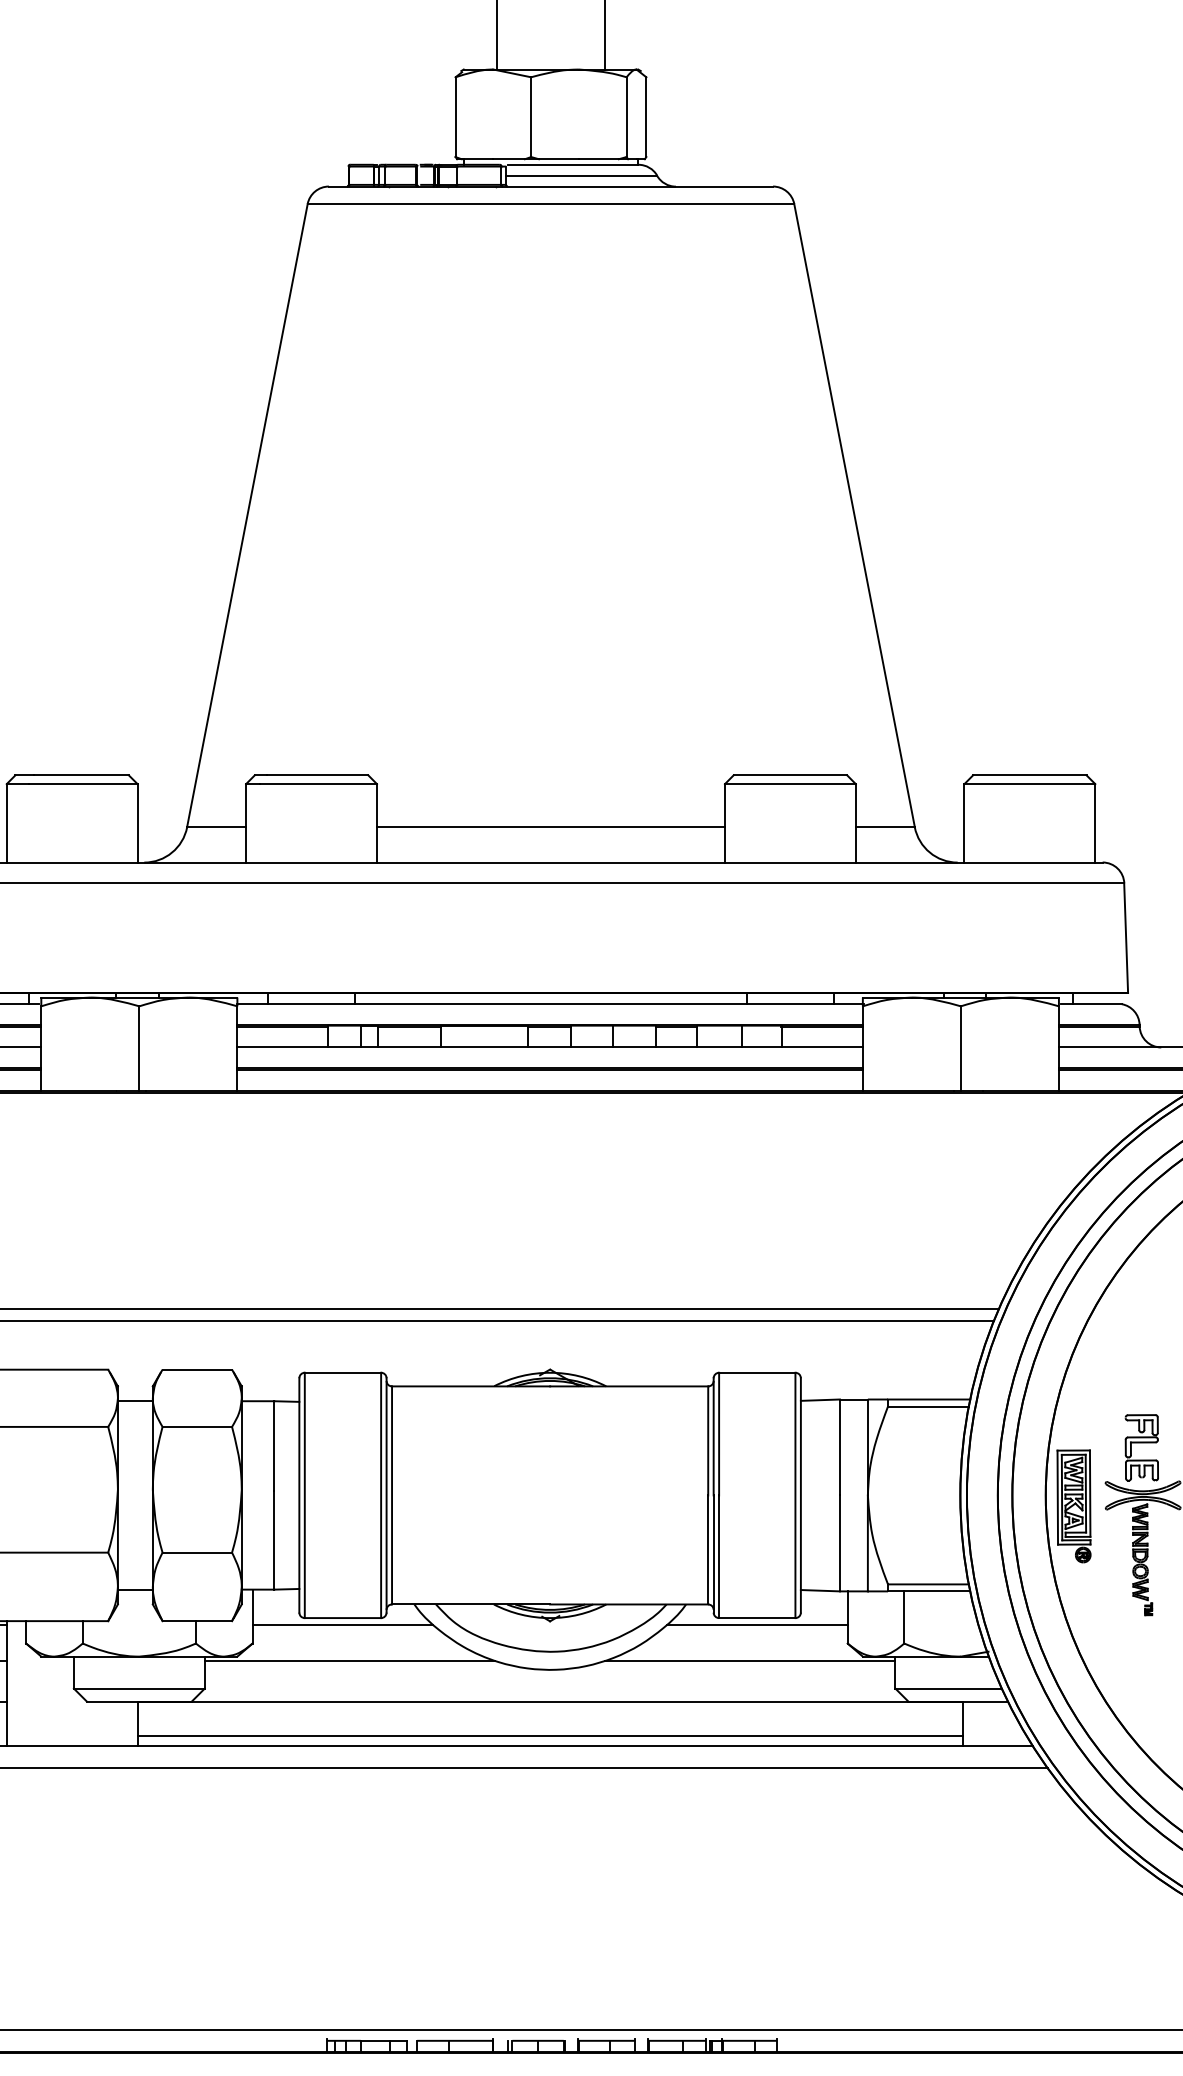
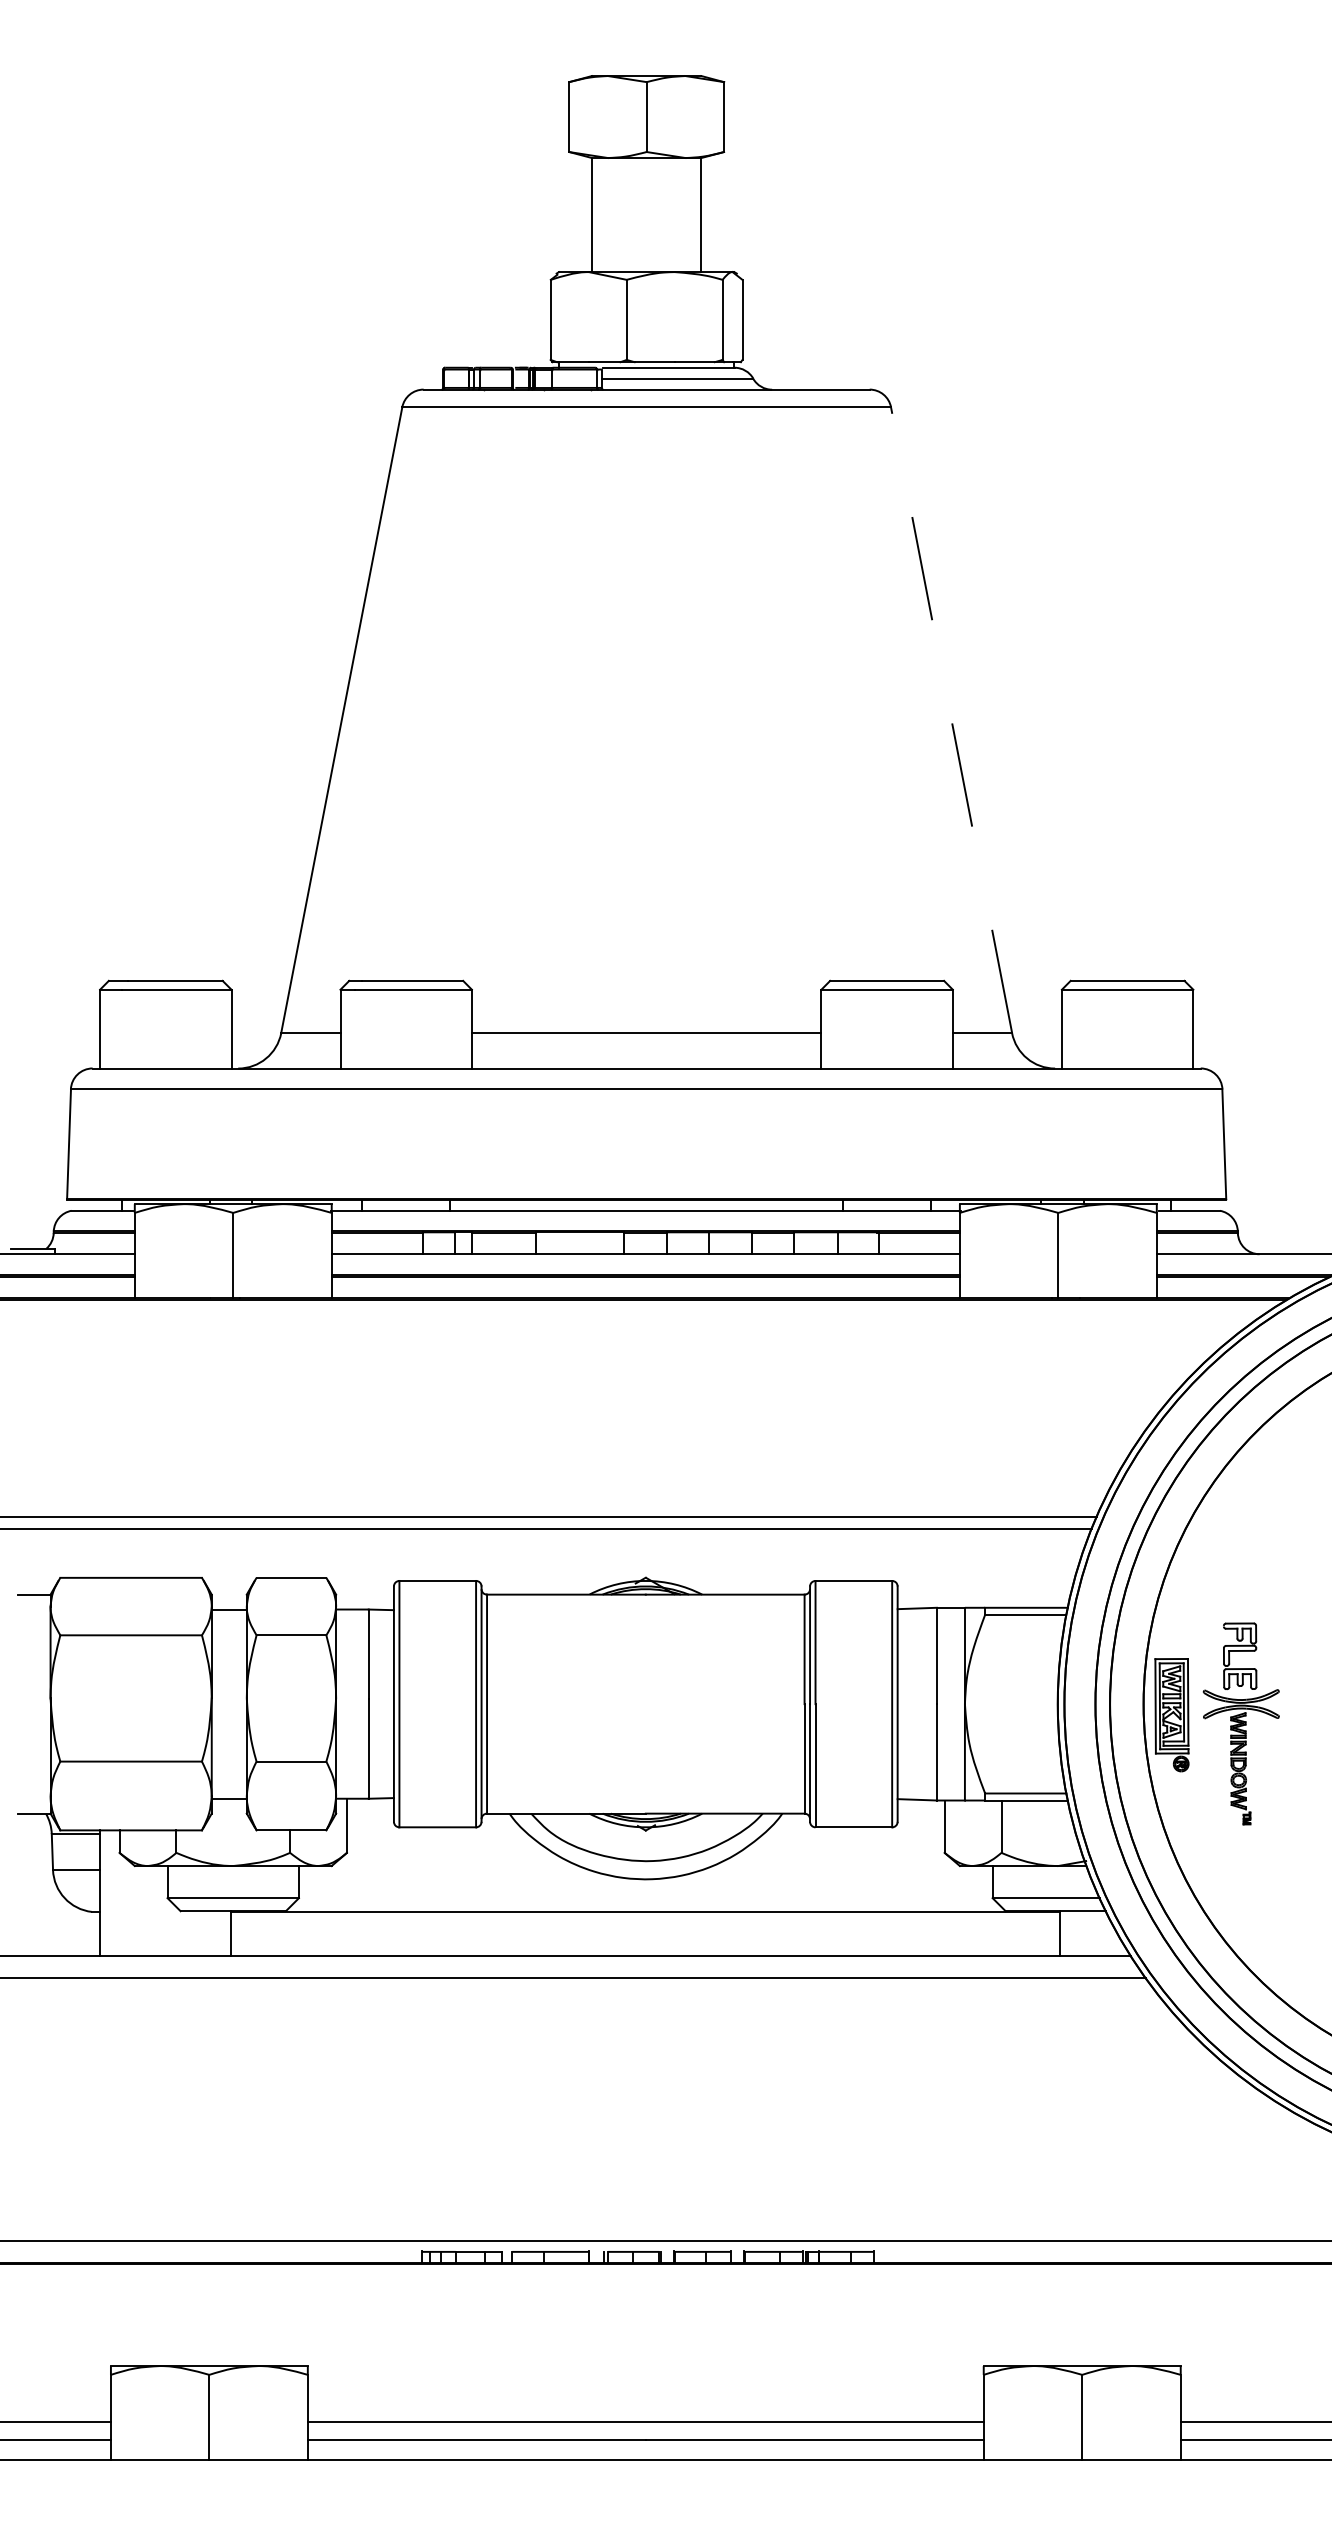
line: (854, 516) -> (951, 720), solid -> dashed
line: (342, 1625) -> (437, 1834), removed
line: (756, 1625) -> (853, 1834), removed
line: (349, 1660) -> (444, 1869), removed
line: (749, 1660) -> (846, 1869), removed
line: (549, 1735) -> (645, 1945), removed

